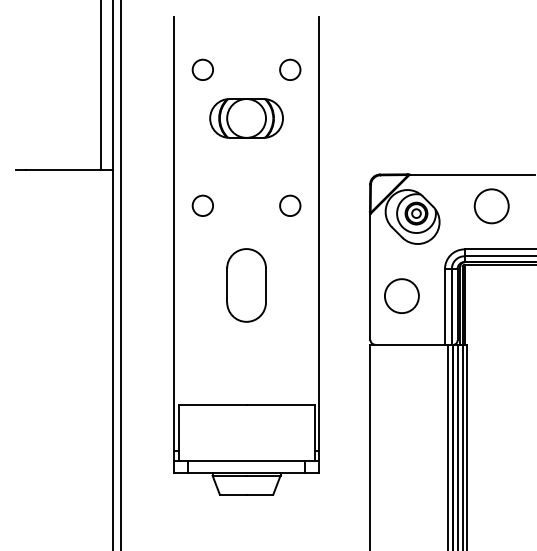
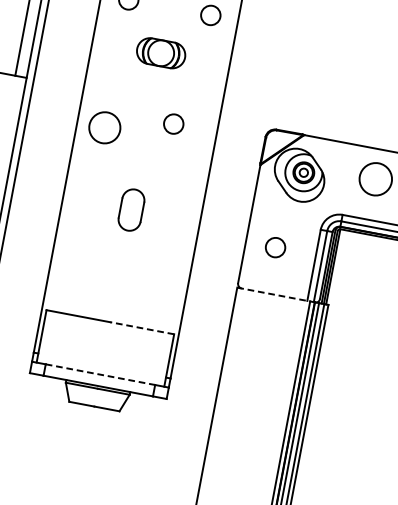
part: (246, 118) -> (161, 53), size x0.7
circle: (202, 205) -> (104, 127), size x1.6
circle: (290, 205) -> (174, 123), moved
part: (246, 285) -> (131, 210), size x0.6
circle: (401, 295) -> (275, 247), size x0.6
line: (409, 344) -> (274, 294), solid -> dashed
line: (280, 404) -> (142, 327), solid -> dashed
line: (247, 460) -> (101, 374), solid -> dashed

